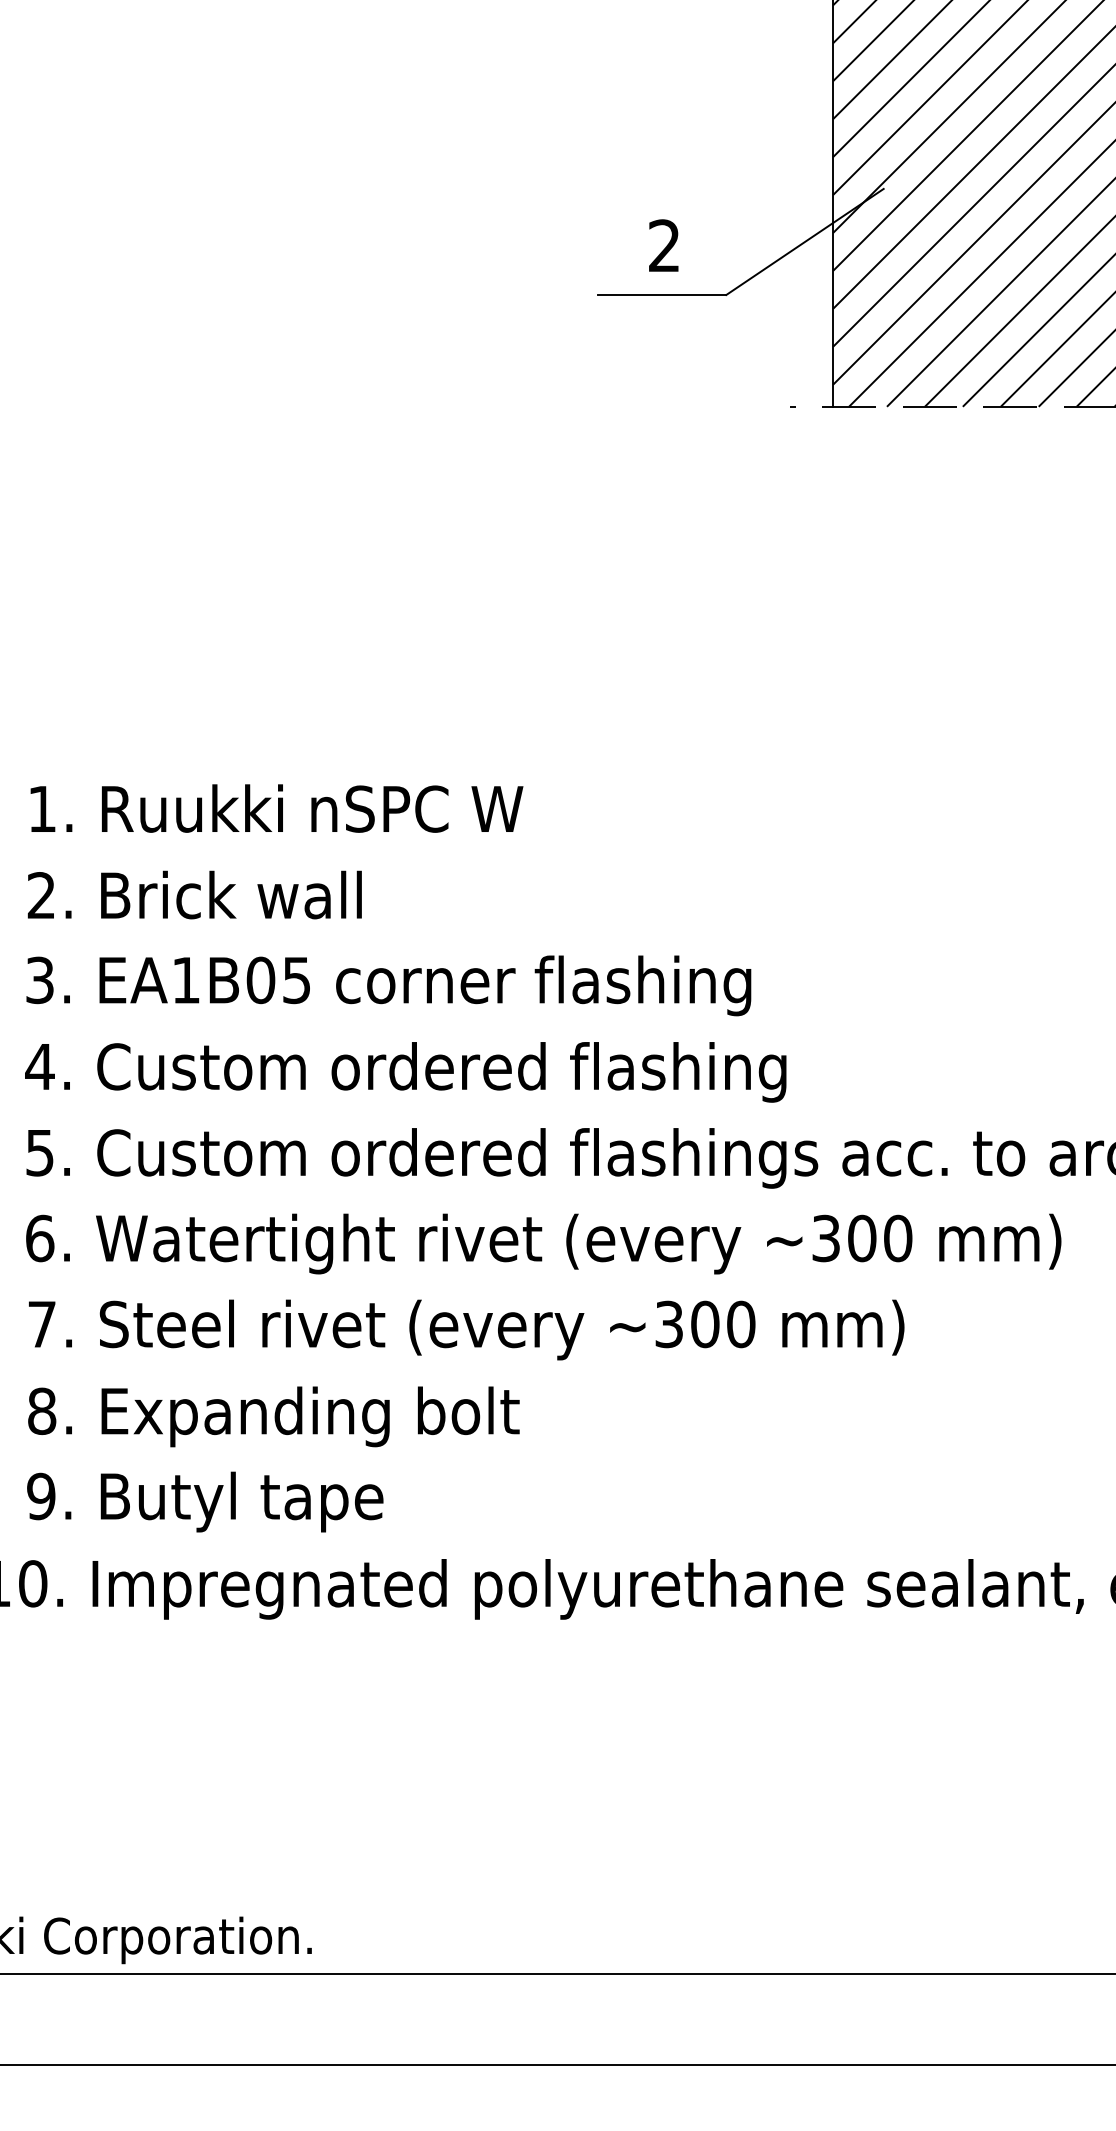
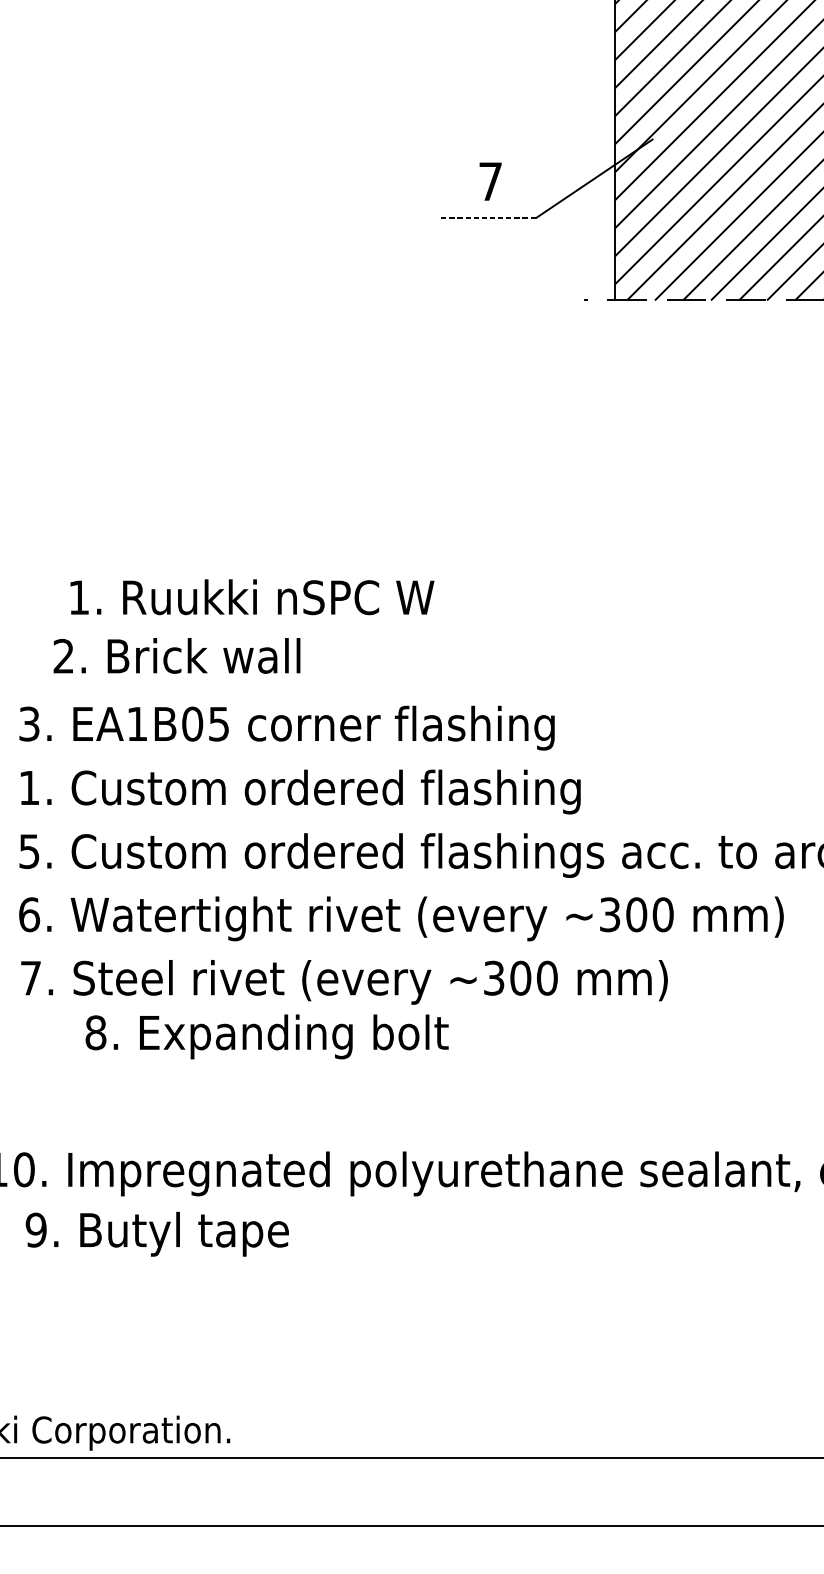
text: (664, 245) -> (490, 181), 2 -> 7
line: (662, 295) -> (489, 218), solid -> dashed
text: (276, 808) -> (252, 597), moved
text: (194, 894) -> (176, 655), moved
text: (39, 1066) -> (29, 787), 4. -> 1.
text: (273, 1416) -> (266, 1036), moved
text: (205, 1501) -> (157, 1233), moved

